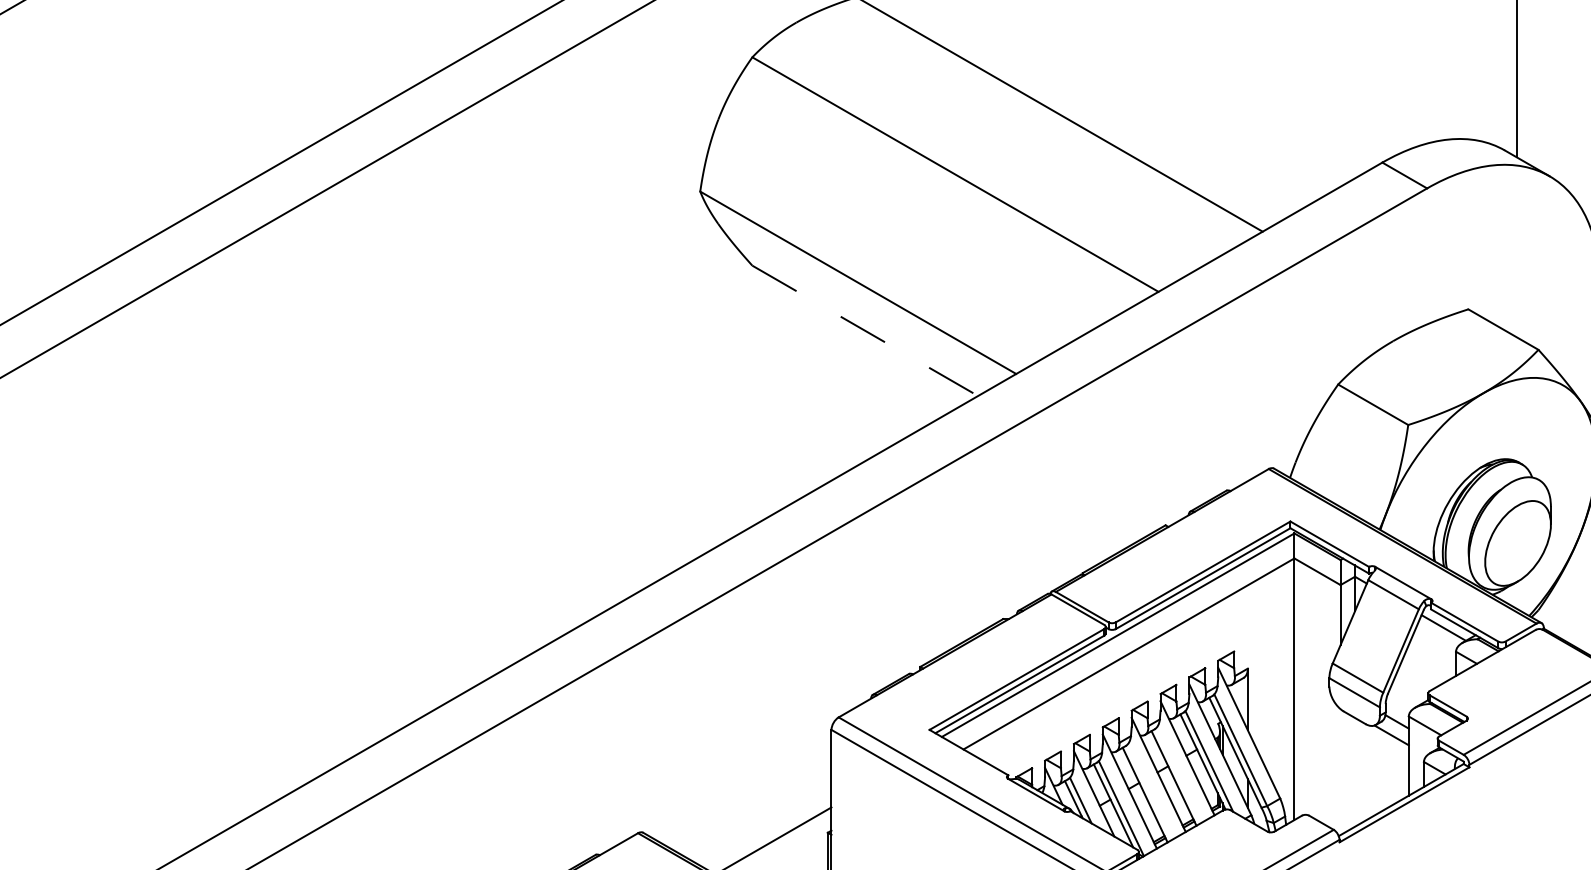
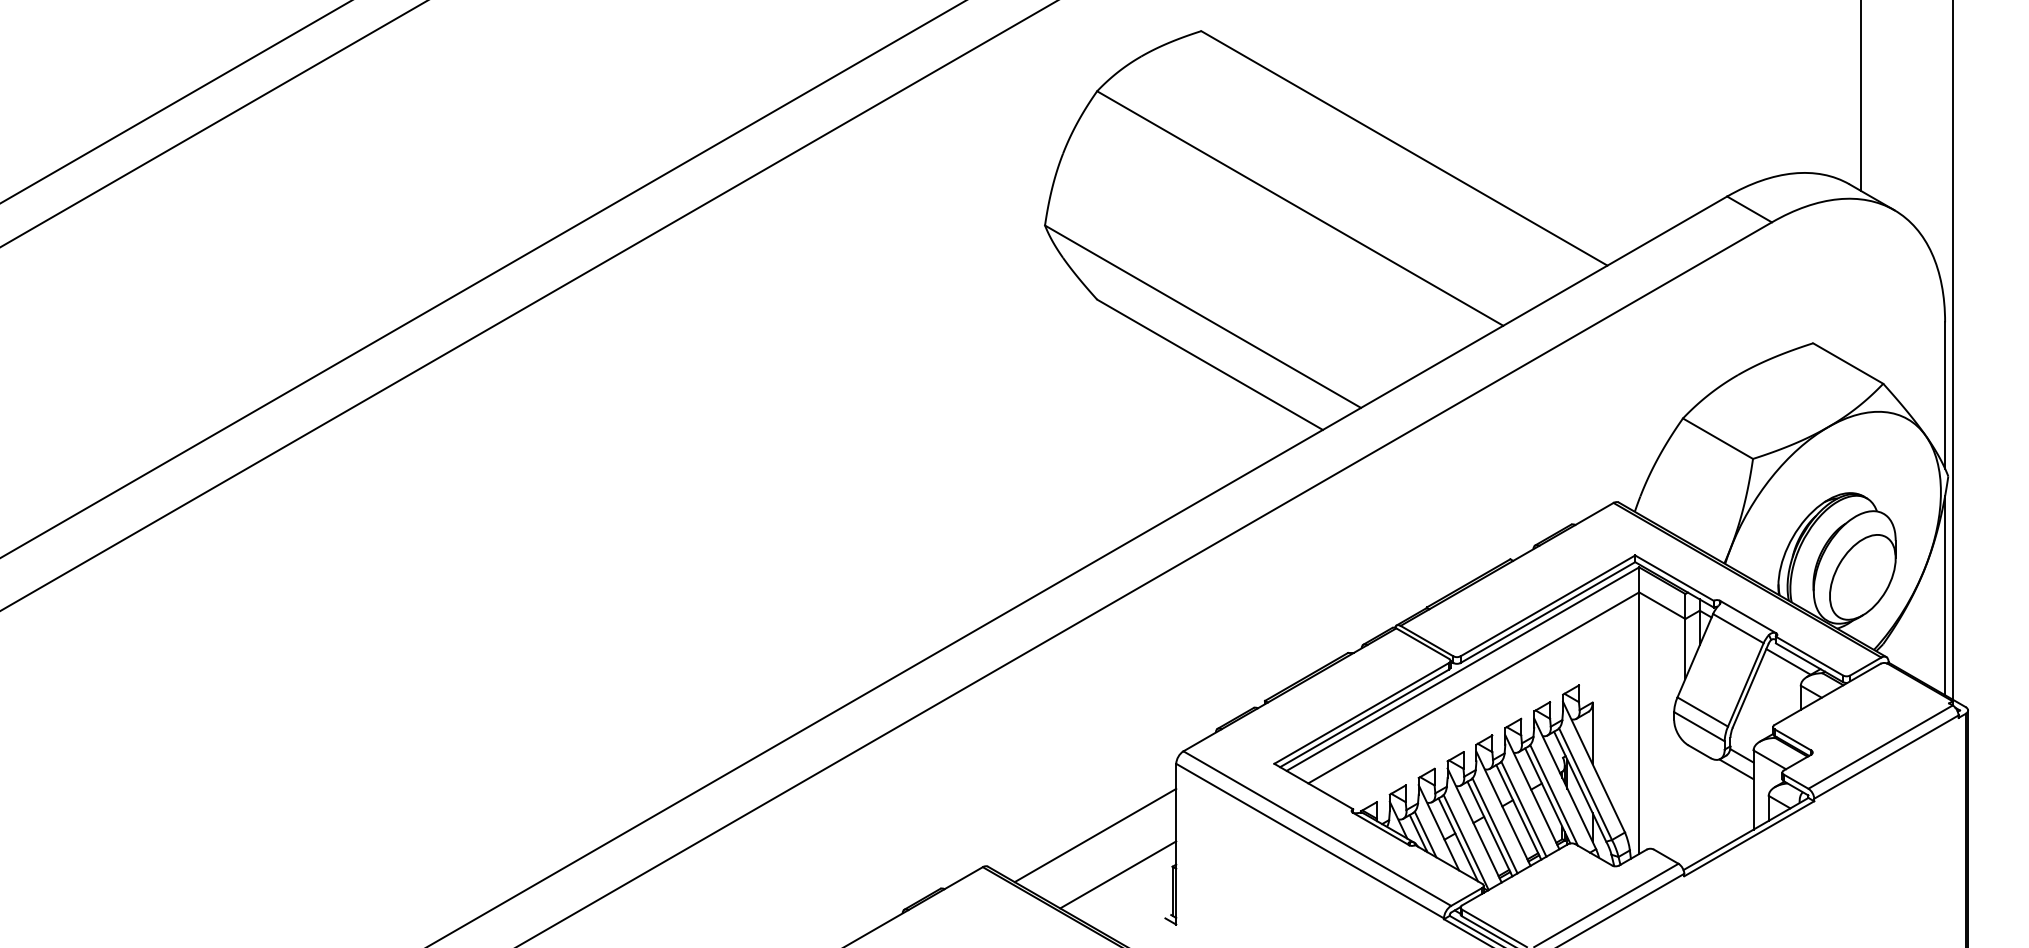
line: (865, 331) -> (1210, 365), dashed -> solid
line: (1178, 774) -> (1523, 808), added
line: (1149, 791) -> (1494, 825), added
line: (750, 801) -> (1095, 835), added

